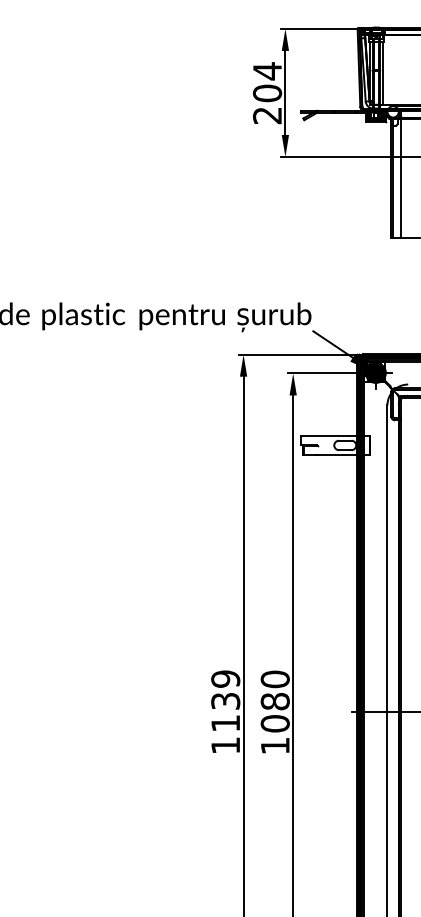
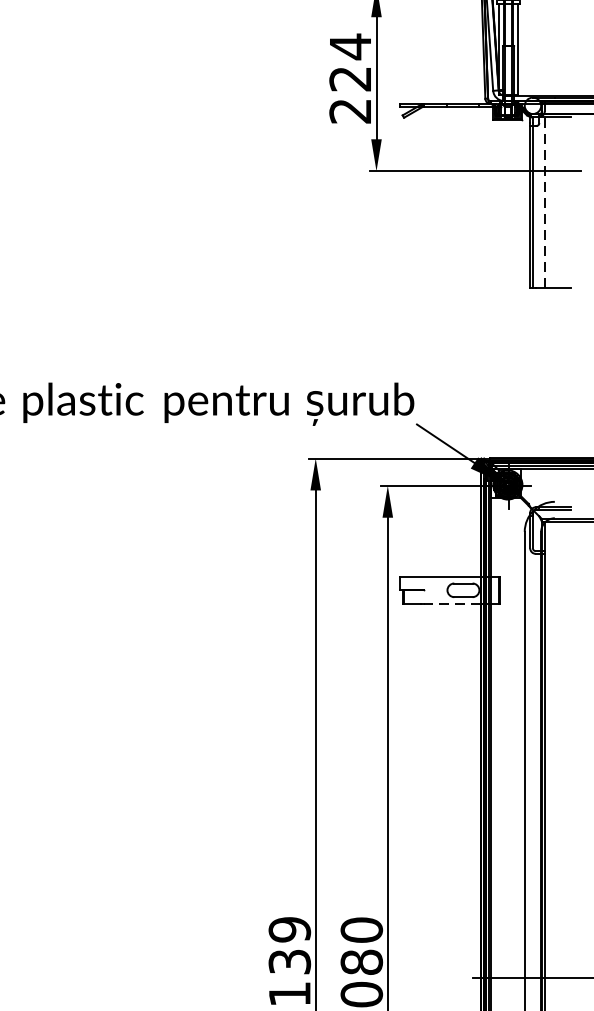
text: (267, 93) -> (350, 79), 204 -> 224
line: (401, 177) -> (545, 201), solid -> dashed
line: (337, 454) -> (452, 603), solid -> dashed

